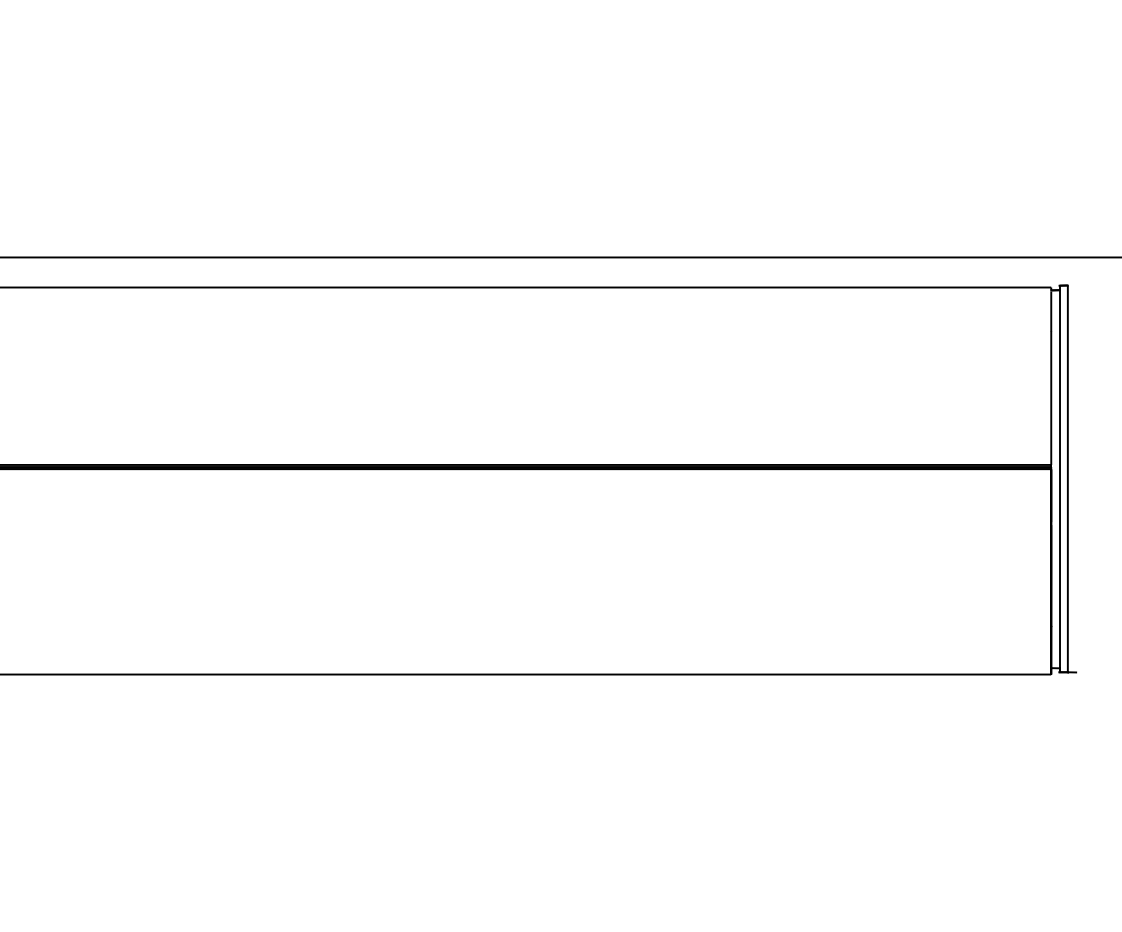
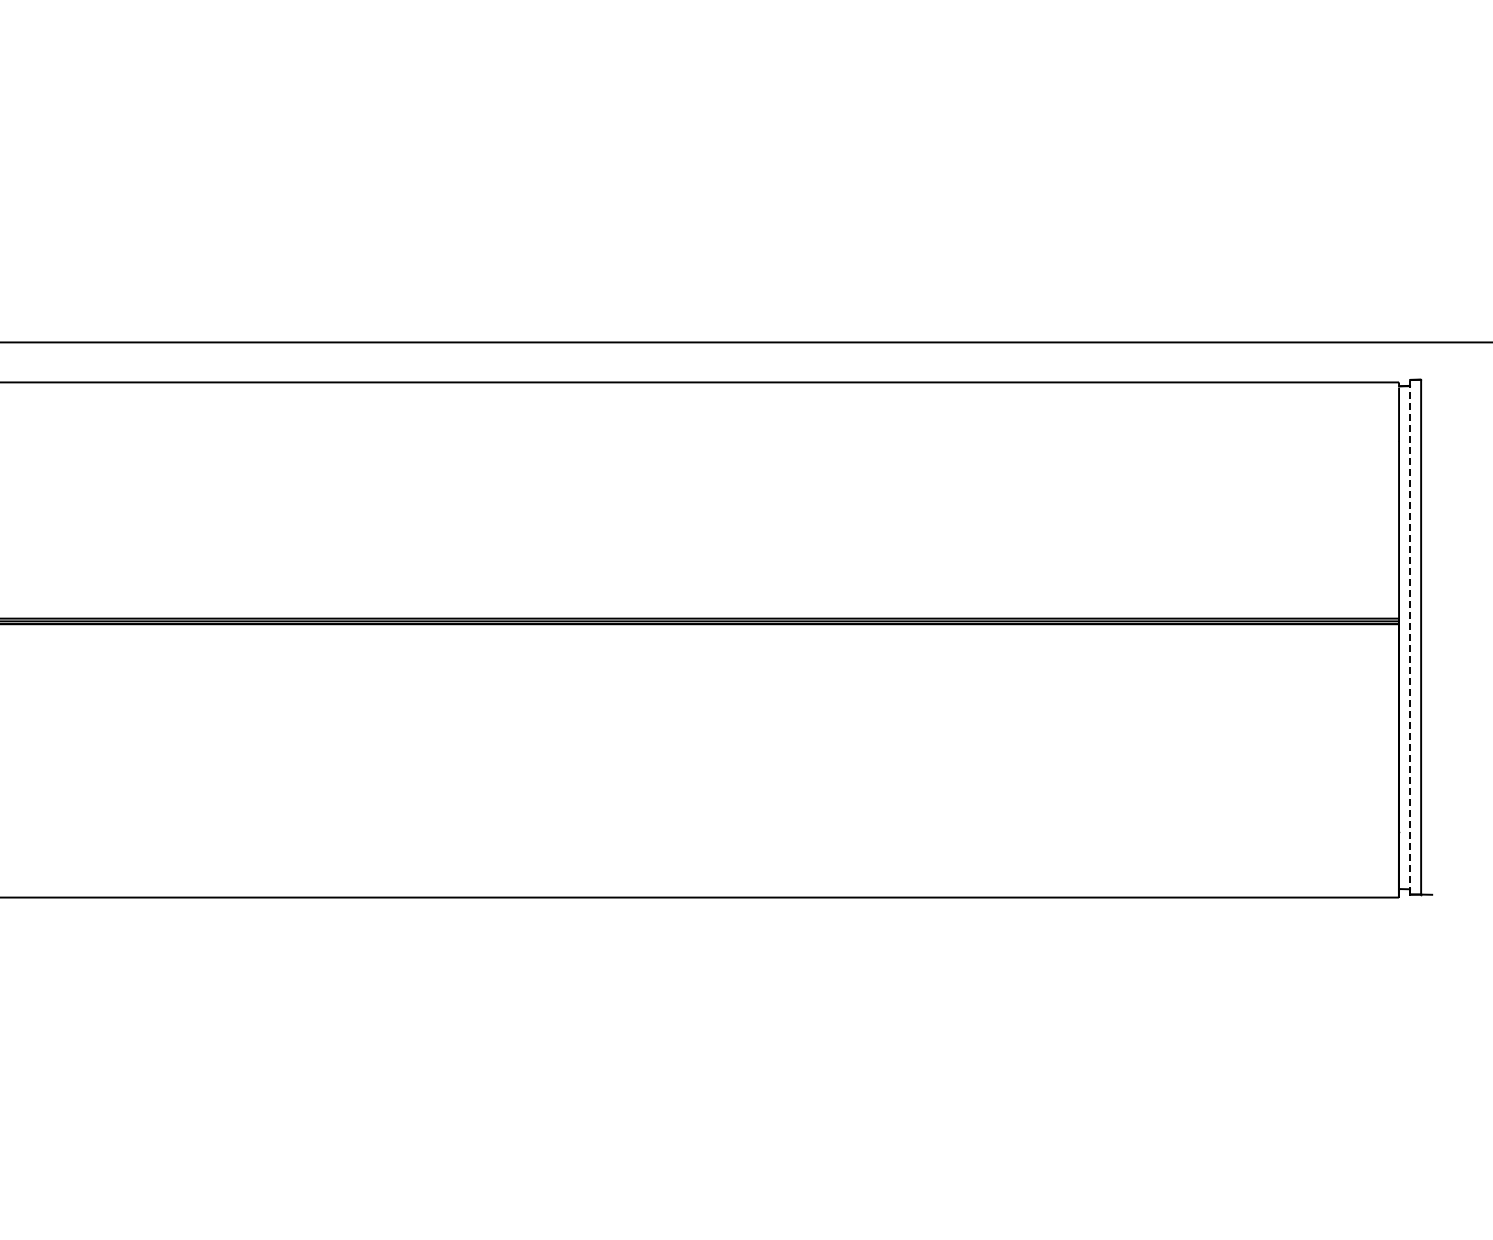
line: (1059, 478) -> (1410, 636), solid -> dashed

